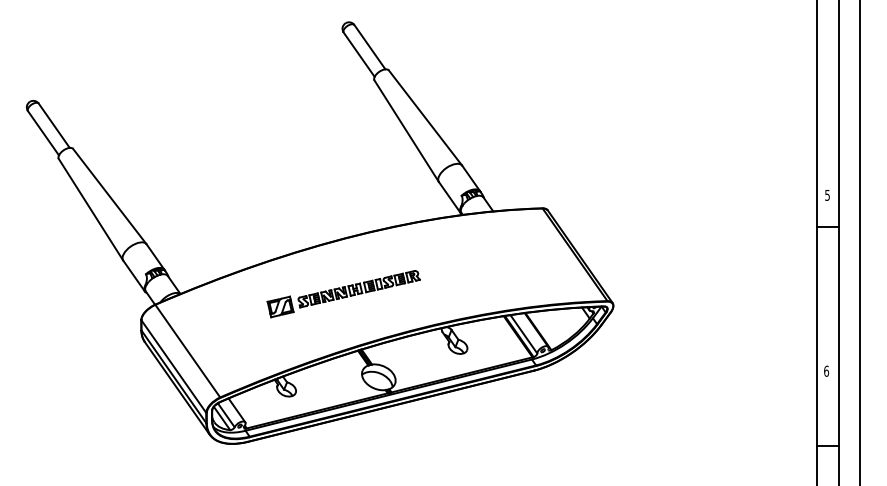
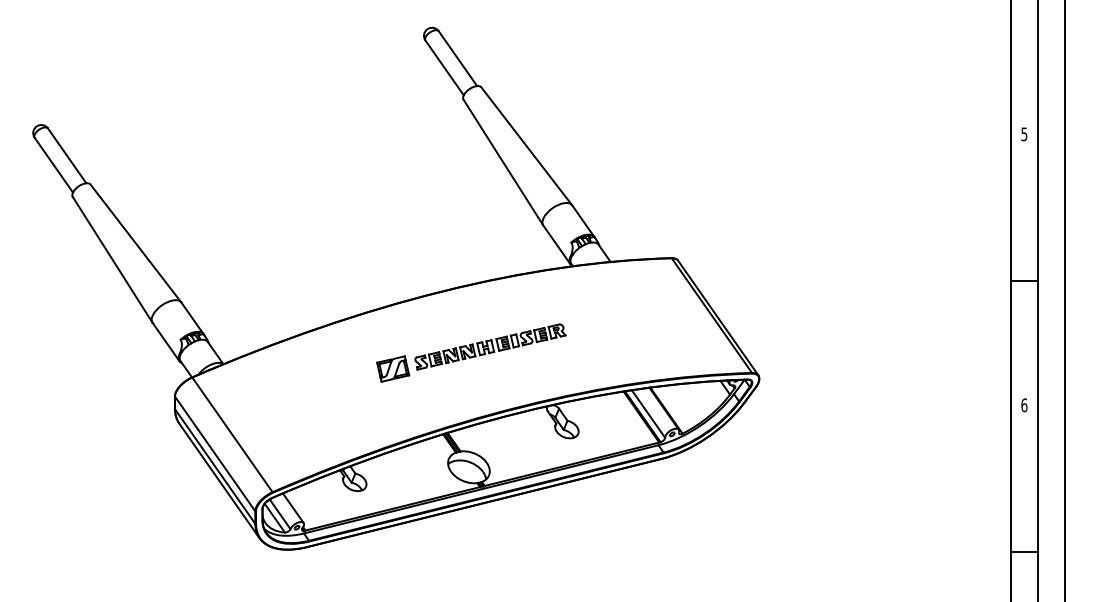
text: (827, 195) -> (1024, 134), moved
part: (343, 294) -> (471, 353), moved
text: (826, 370) -> (1024, 404), moved

